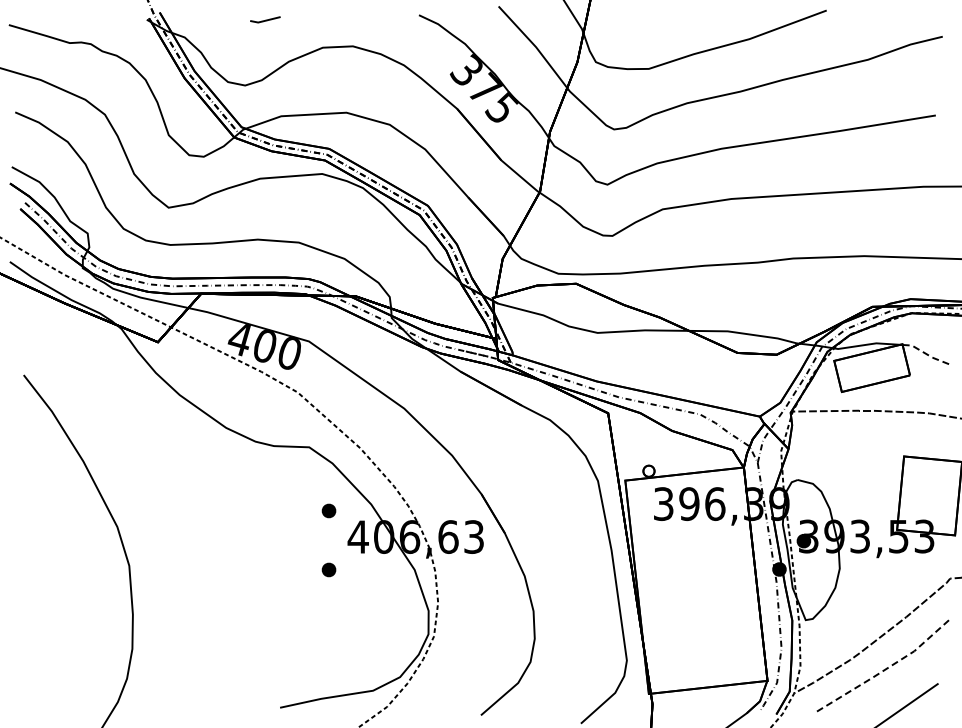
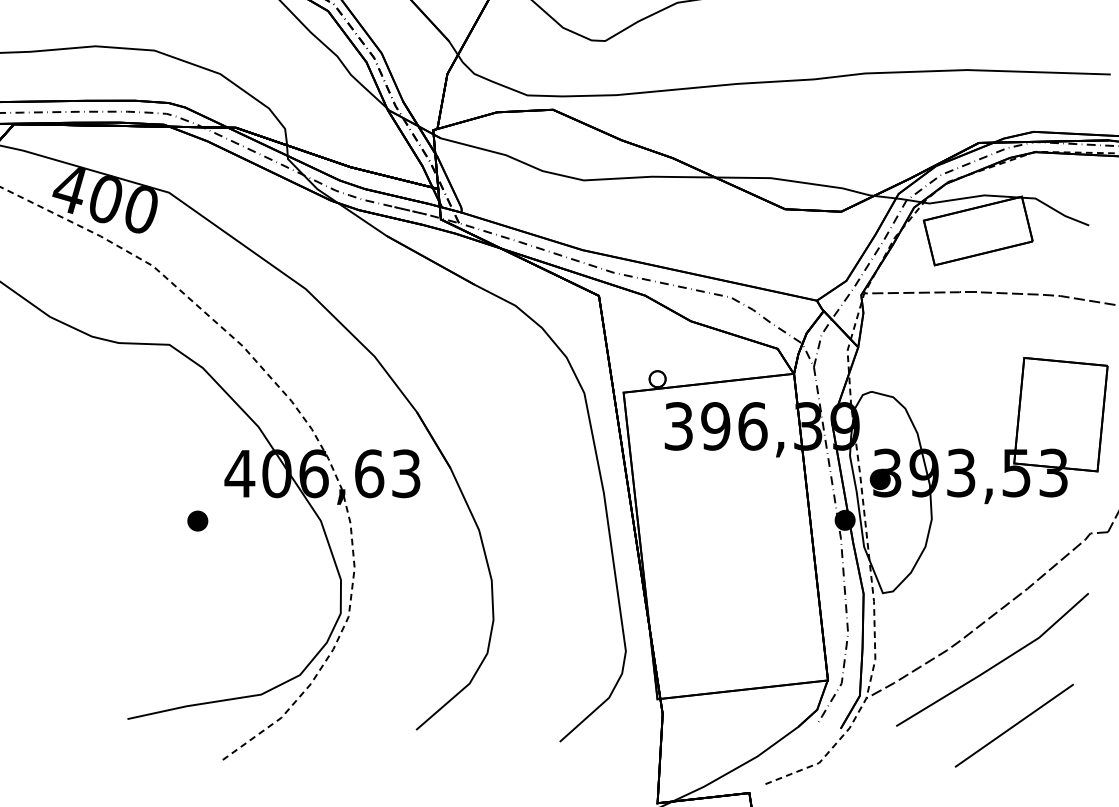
line: (925, 353) -> (1055, 209), dashed -> solid
part: (328, 510) -> (197, 435), removed
line: (884, 670) -> (996, 665), dashed -> solid

